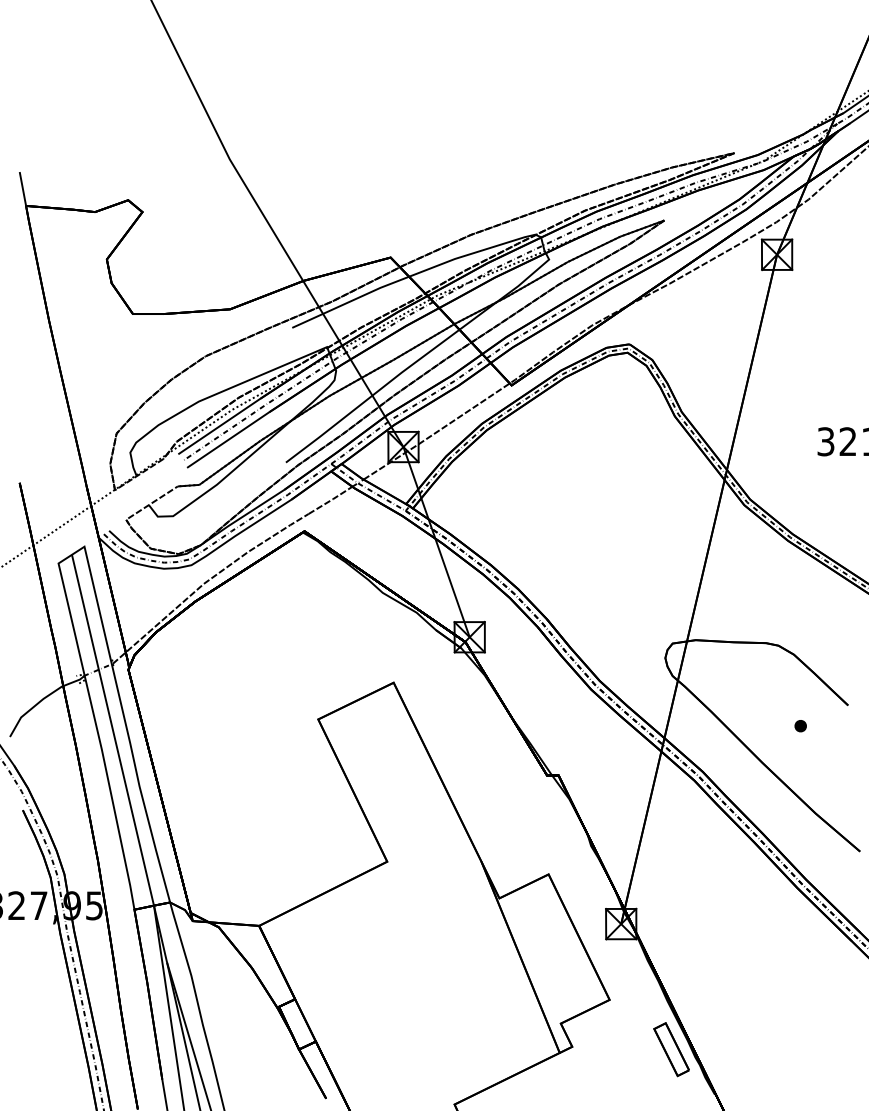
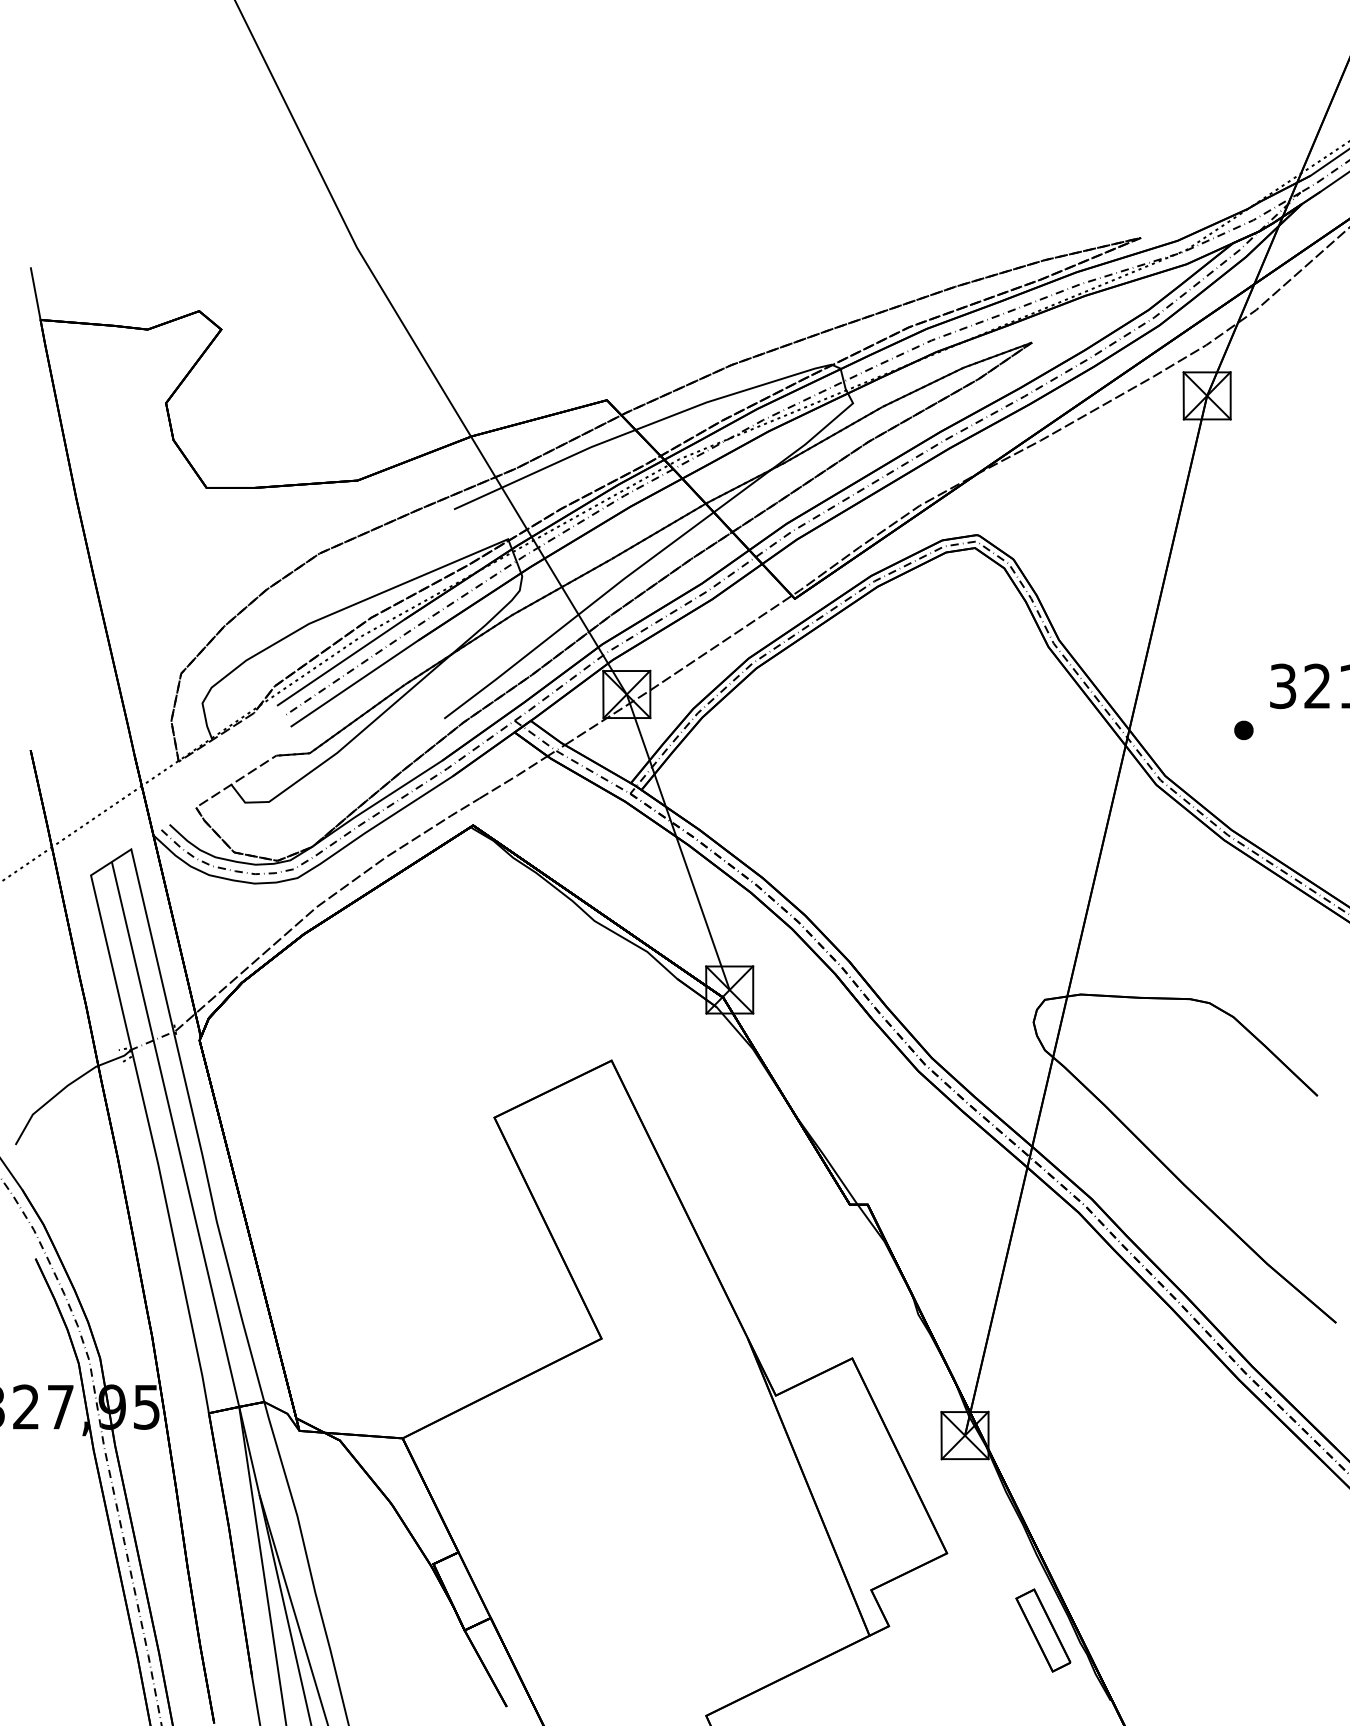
part: (800, 726) -> (1243, 730), moved

